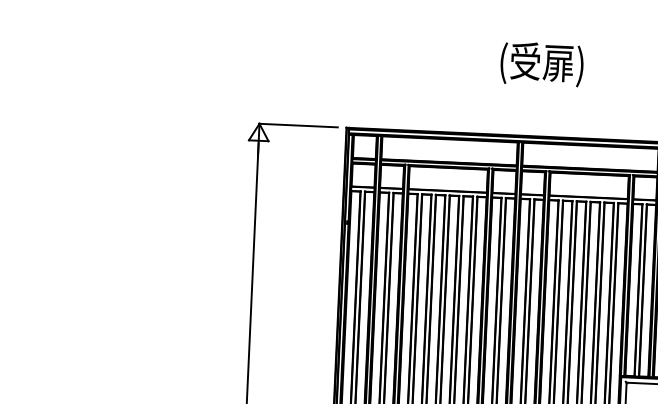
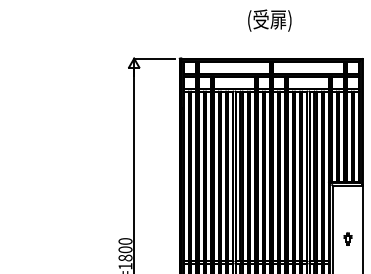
text: (541, 63) -> (269, 20), moved

